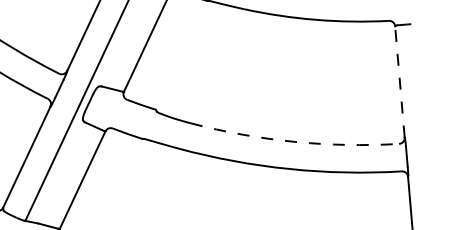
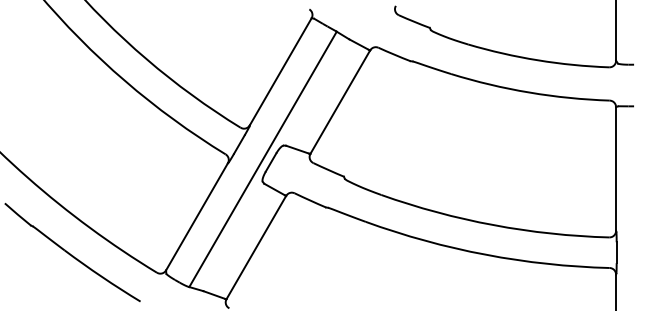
line: (400, 82) -> (616, 169), dashed -> solid
arc: (294, 142) -> (493, 225), dashed -> solid

